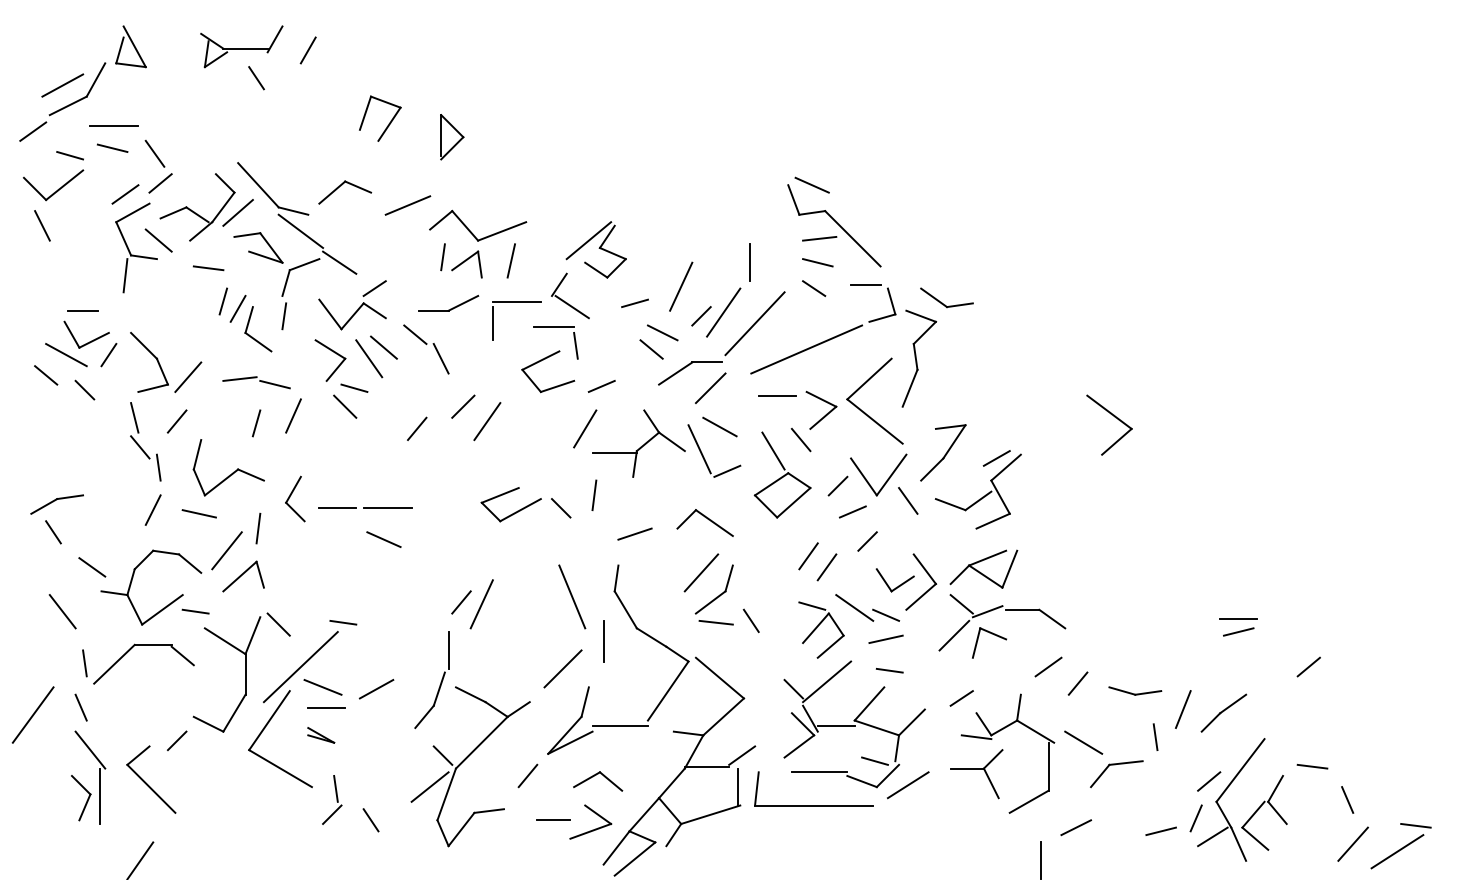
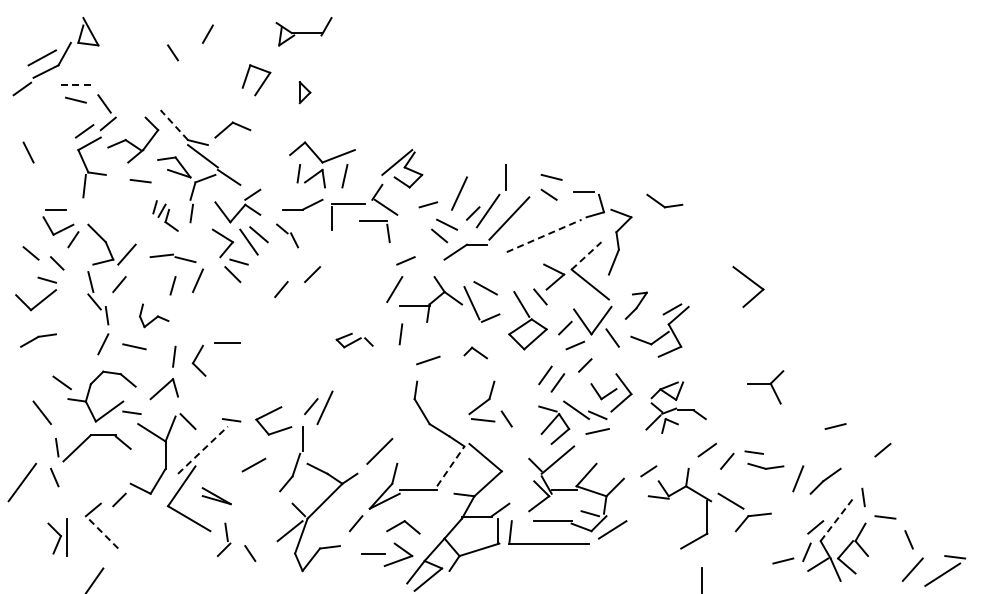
part: (240, 46) -> (303, 31), moved
line: (114, 126) -> (77, 85), solid -> dashed
part: (451, 136) -> (304, 92), size x0.7
part: (63, 184) -> (42, 299), moved
line: (257, 184) -> (173, 124), solid -> dashed
line: (408, 205) -> (275, 138), removed
line: (237, 212) -> (160, 143), removed
part: (833, 221) -> (562, 149), removed
line: (157, 240) -> (106, 162), removed
part: (946, 296) -> (664, 200), moved
part: (245, 319) -> (165, 215), size x0.7
part: (426, 348) -> (287, 235), size x0.7
line: (807, 348) -> (544, 235), solid -> dashed
line: (66, 354) -> (44, 239), removed
part: (541, 362) -> (269, 414), moved
line: (869, 378) -> (586, 255), solid -> dashed
line: (710, 388) -> (479, 262), removed
line: (776, 396) -> (523, 267), removed
line: (486, 421) -> (328, 284), removed
part: (943, 452) -> (636, 305), size x0.7
part: (227, 467) -> (153, 315), size x0.6
part: (294, 498) -> (198, 360), moved
part: (525, 504) -> (354, 340), size x0.6
line: (387, 508) -> (261, 343), removed
part: (704, 522) -> (475, 352), size x0.6
line: (52, 531) -> (35, 358), removed
line: (383, 540) -> (258, 364), removed
line: (227, 550) -> (153, 371), removed
line: (700, 572) -> (472, 386), removed
line: (571, 596) -> (385, 402), removed
part: (1001, 603) -> (675, 407), size x0.7
line: (1238, 618) -> (835, 417), removed
line: (604, 640) -> (407, 432), removed
line: (301, 666) -> (203, 449), solid -> dashed
line: (888, 670) -> (753, 452), moved
line: (322, 686) -> (217, 463), removed
line: (669, 689) -> (451, 465), solid -> dashed
line: (325, 707) -> (219, 477), removed
part: (320, 735) -> (216, 496), size x1.6
line: (1155, 737) -> (863, 497), moved
line: (89, 749) -> (60, 505), removed
line: (1239, 769) -> (836, 519), solid -> dashed
part: (976, 774) -> (765, 387), moved
line: (151, 789) -> (102, 532), solid -> dashed
line: (1075, 827) -> (725, 558), removed

